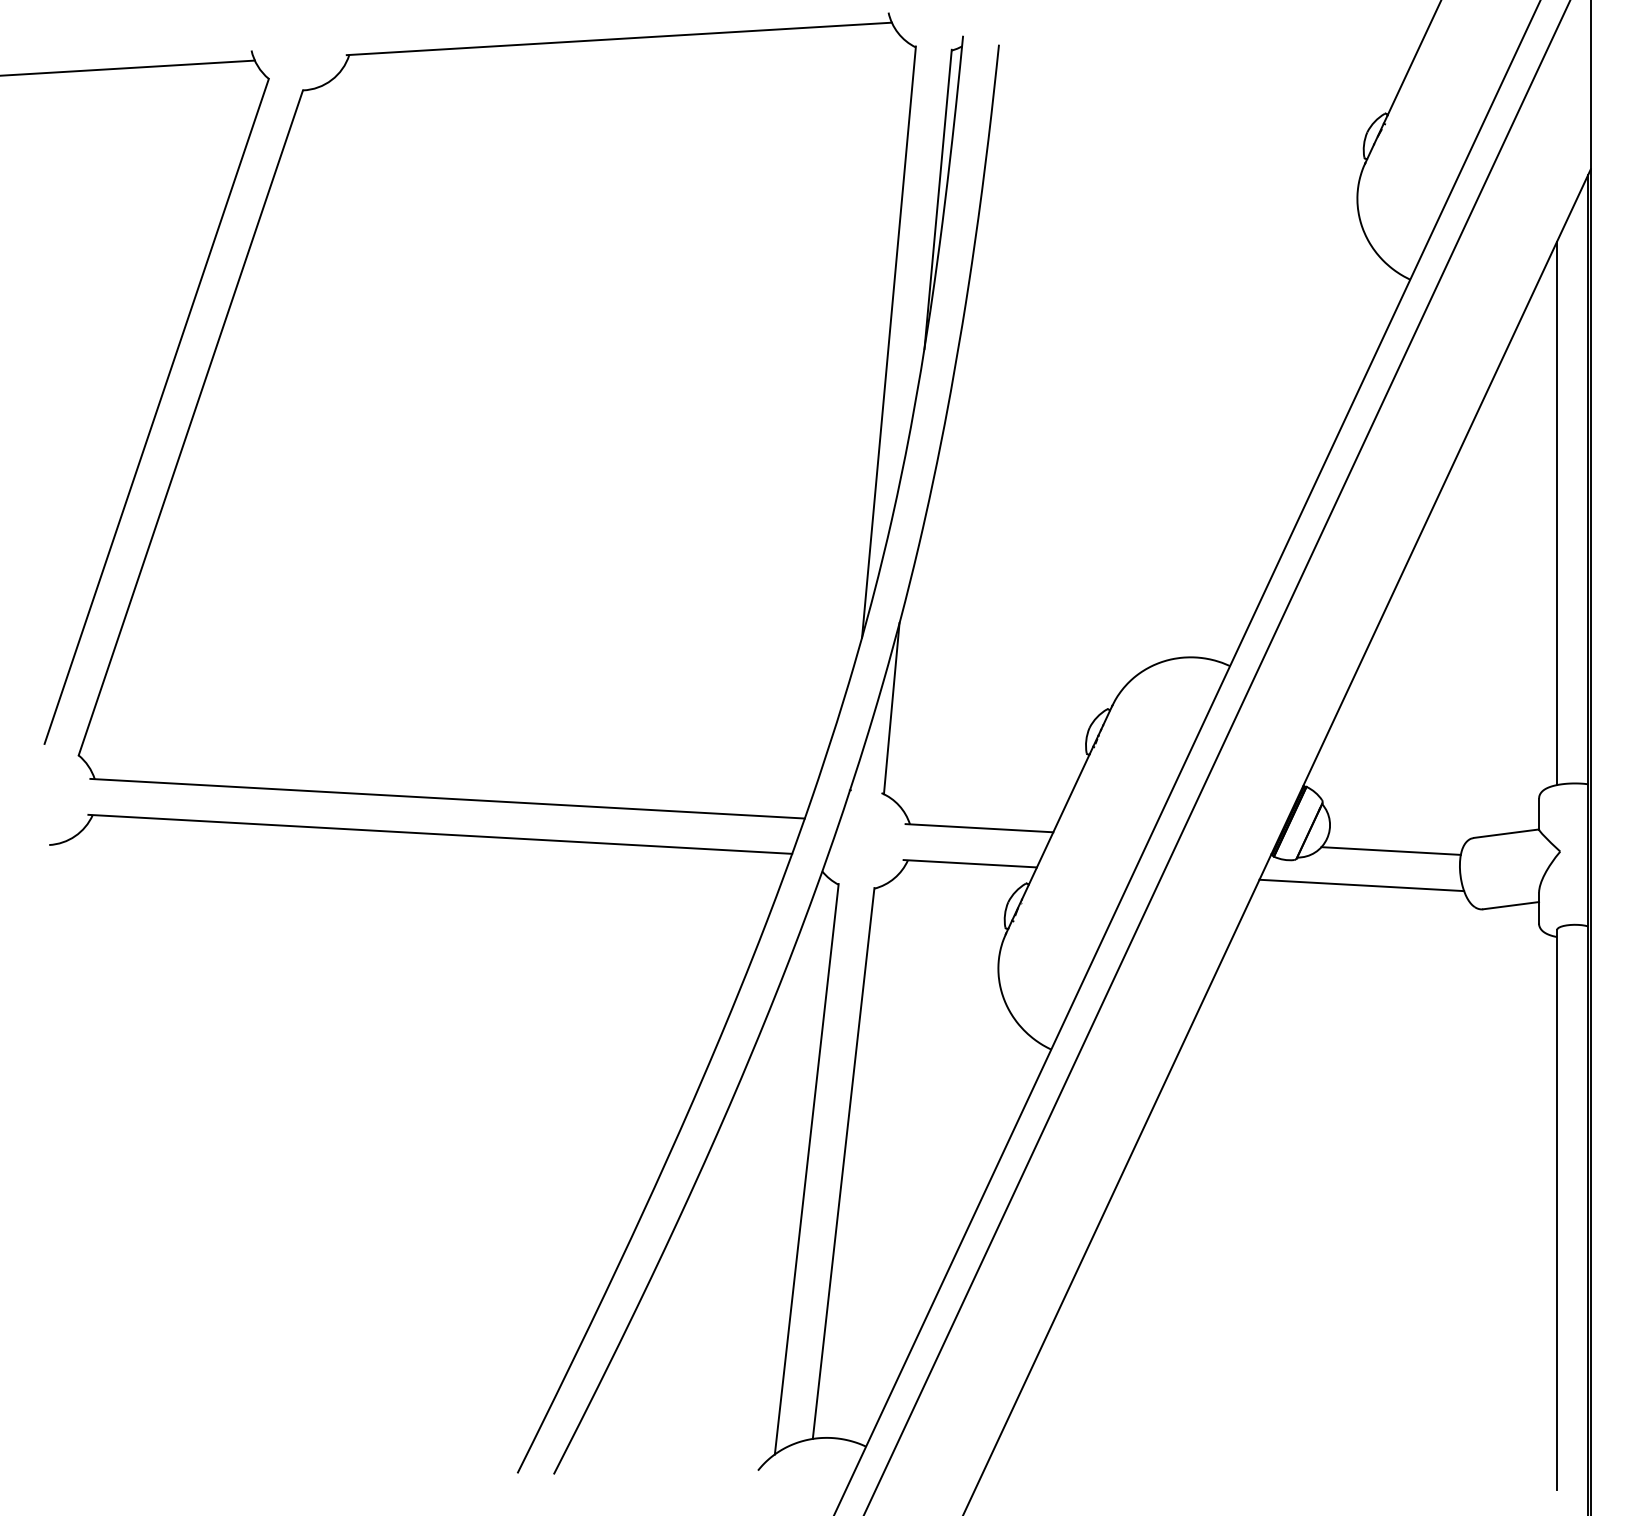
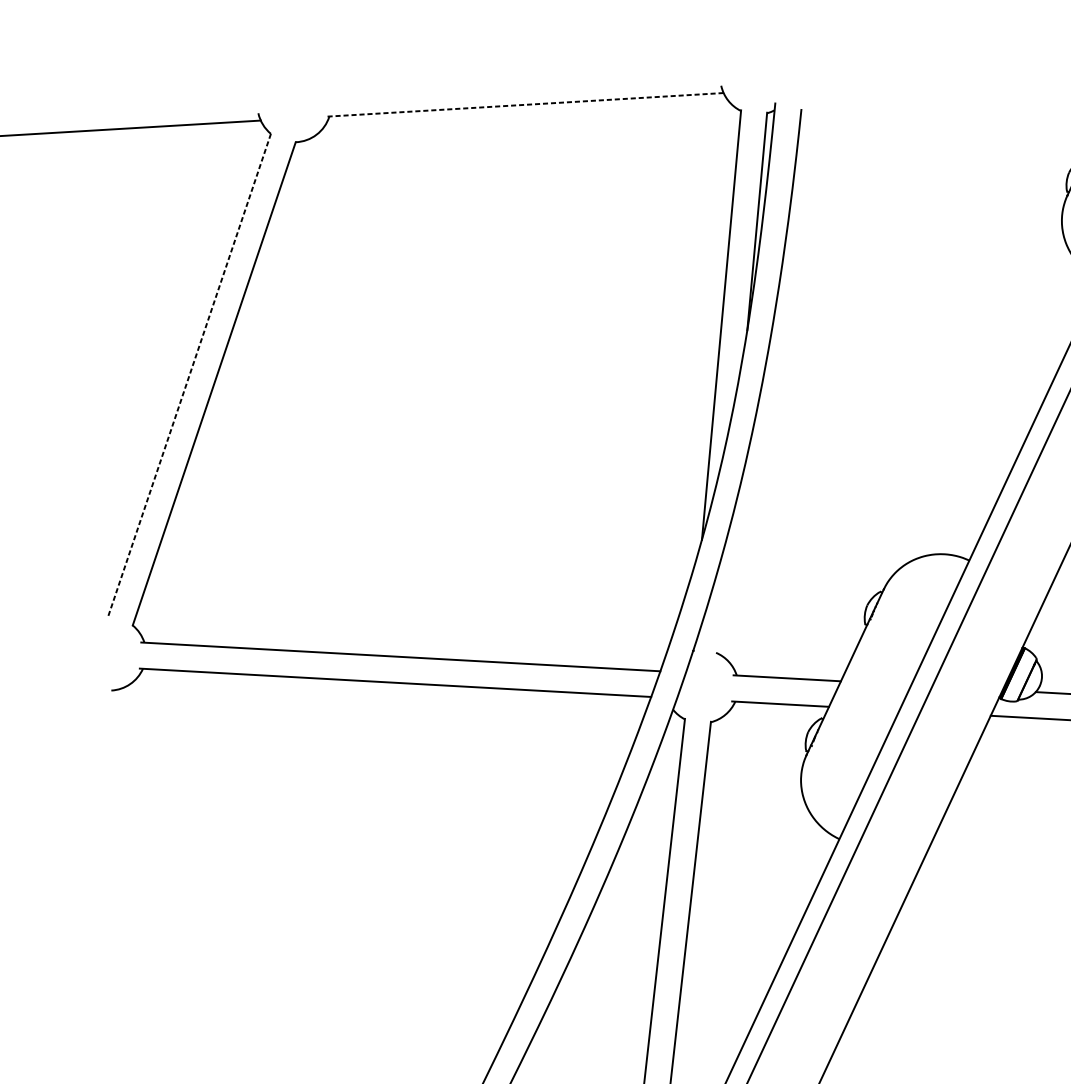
line: (619, 38) -> (525, 104), solid -> dashed
line: (156, 411) -> (189, 375), solid -> dashed
line: (891, 708) -> (723, 591), removed

